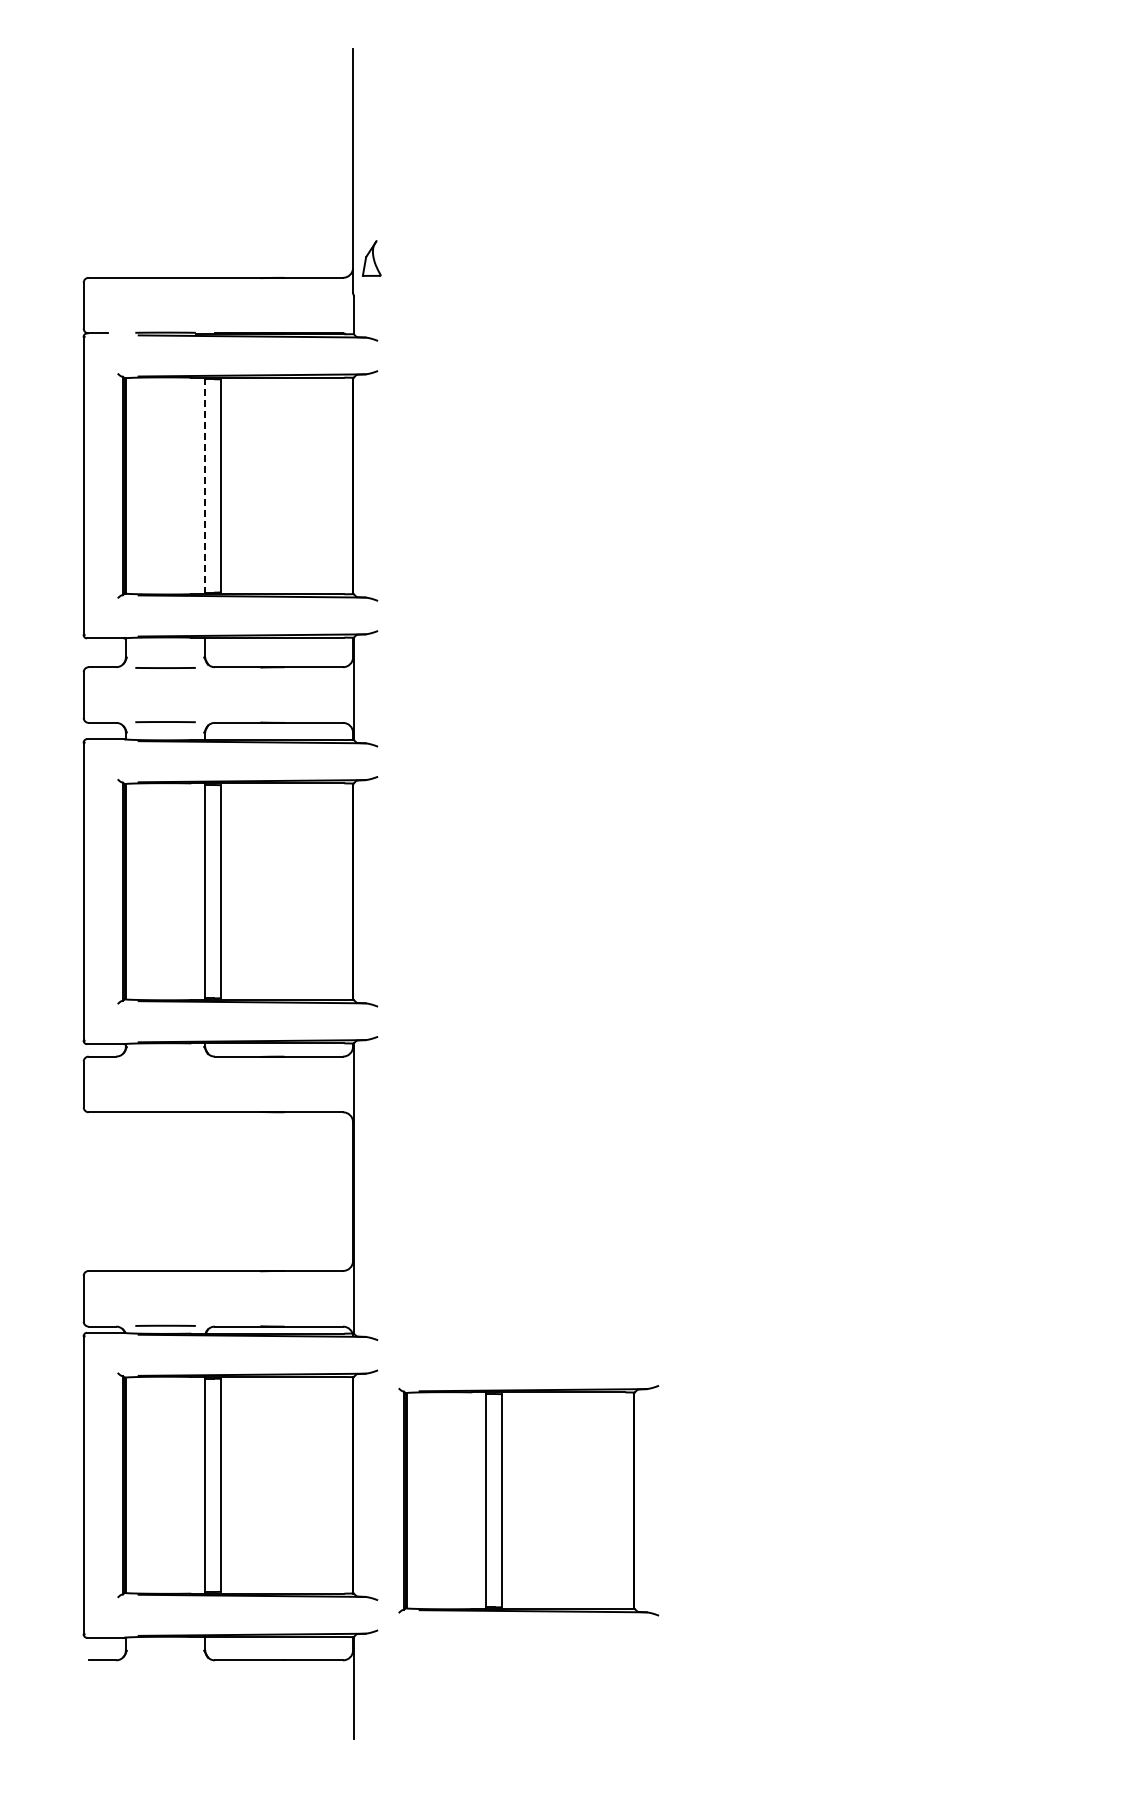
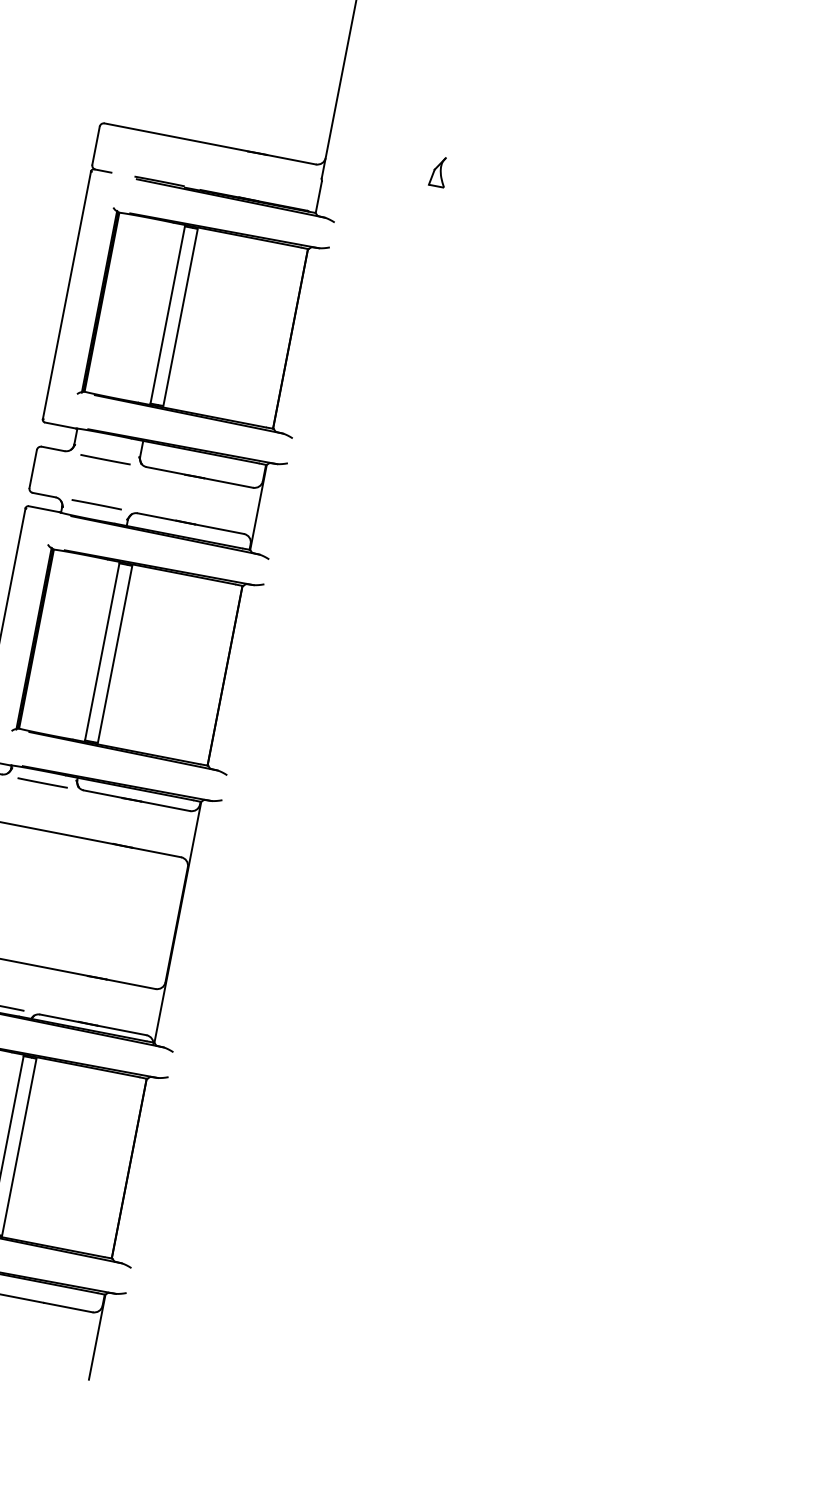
part: (371, 258) -> (438, 171), moved
line: (205, 485) -> (168, 314), dashed -> solid
line: (165, 1057) -> (42, 783), added
part: (528, 1500) -> (272, 1209), removed

